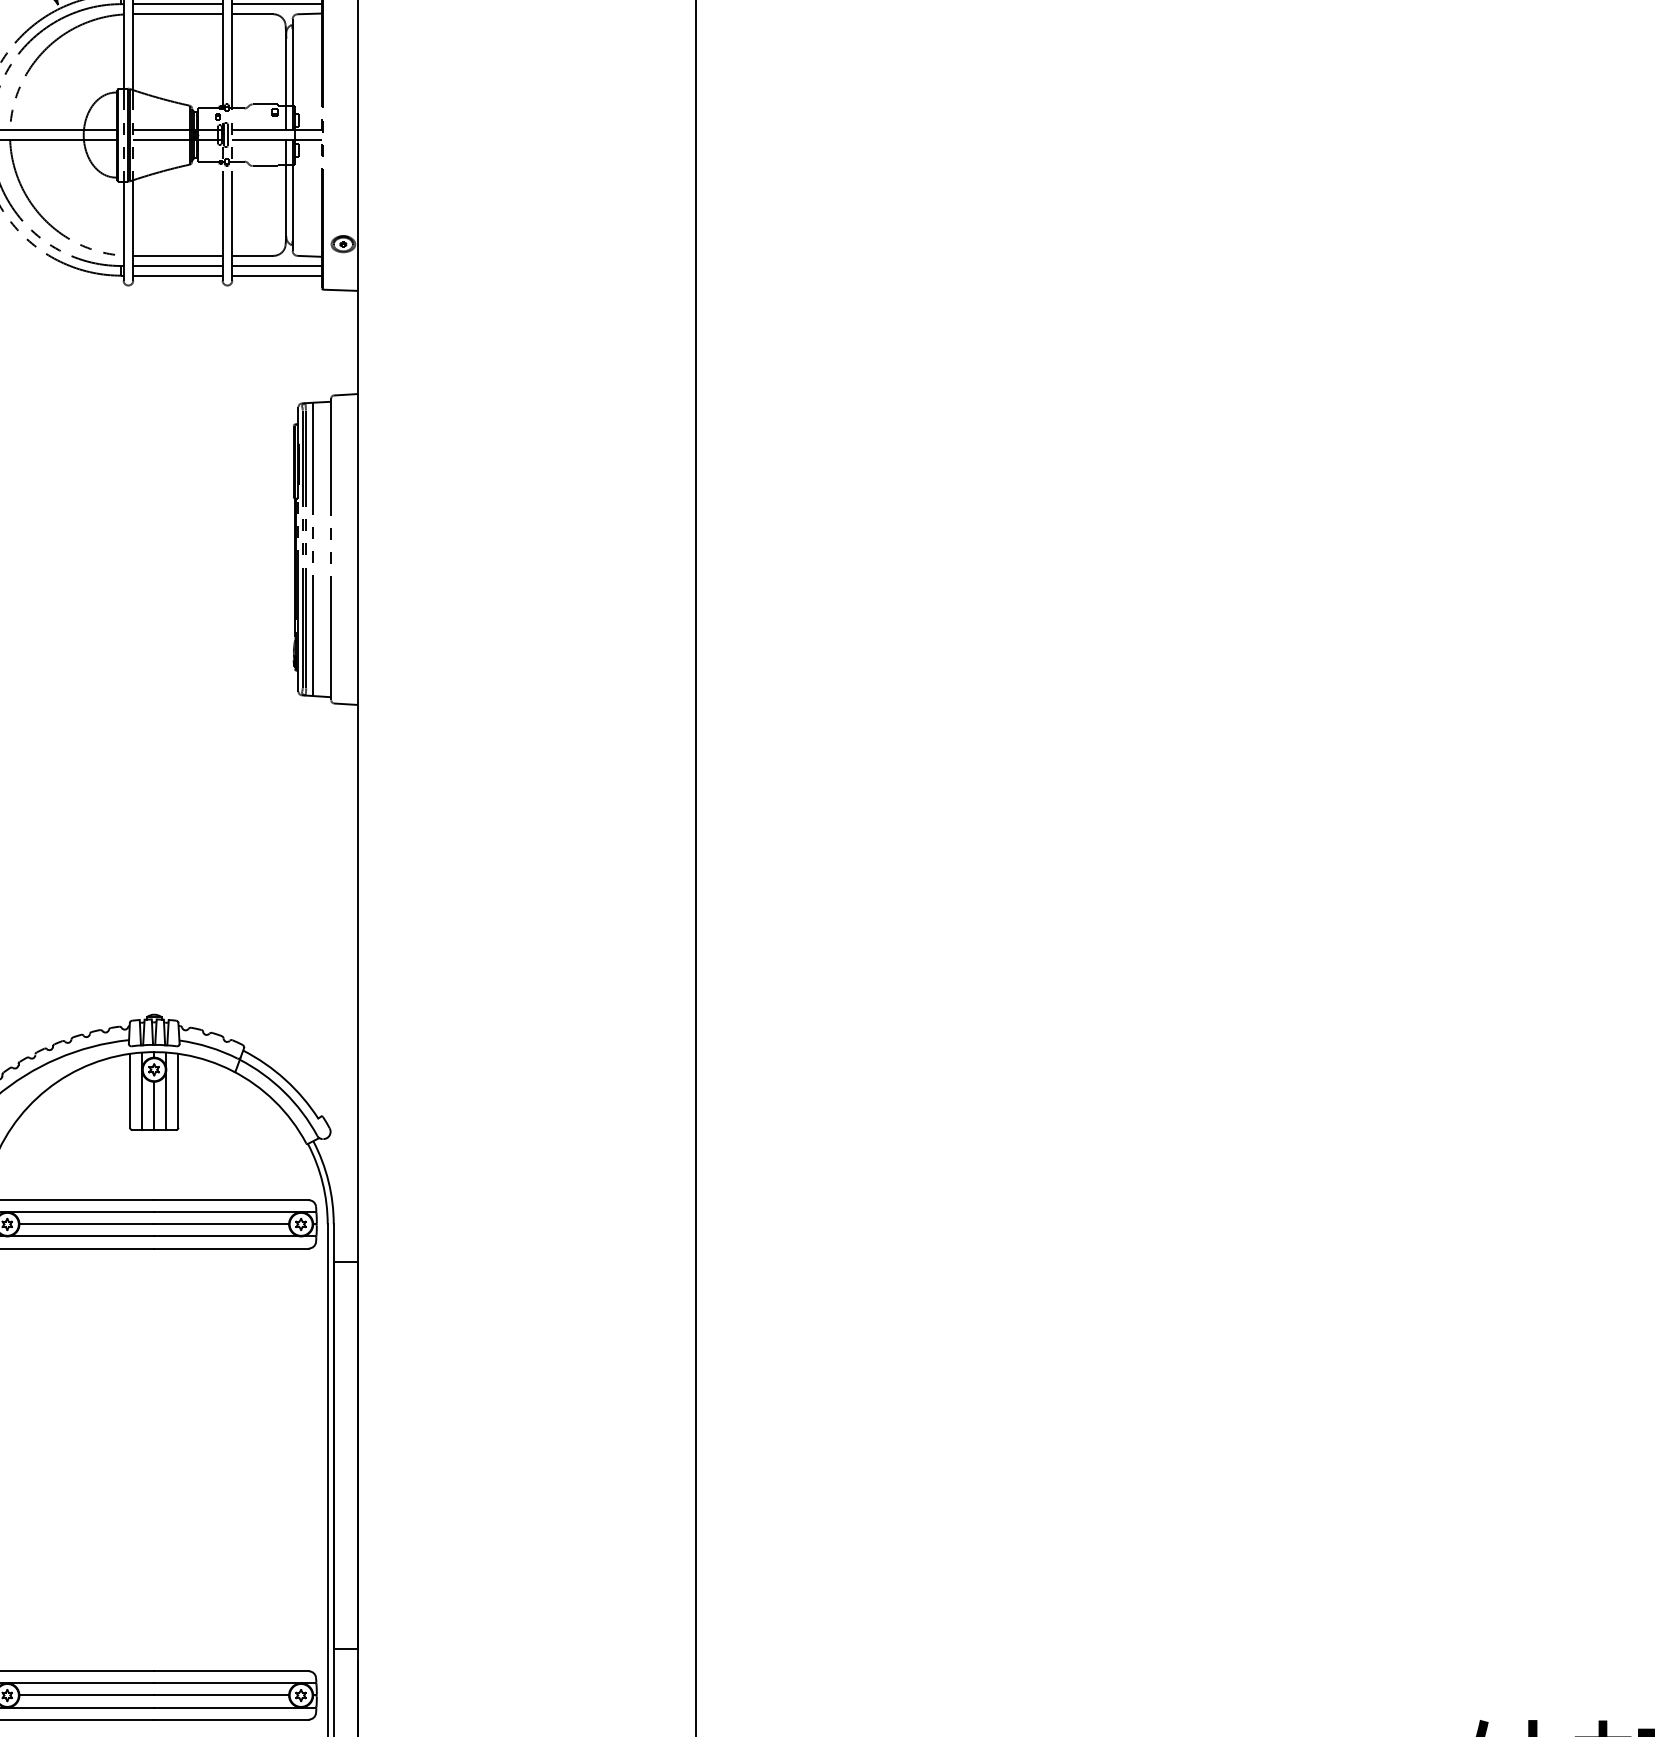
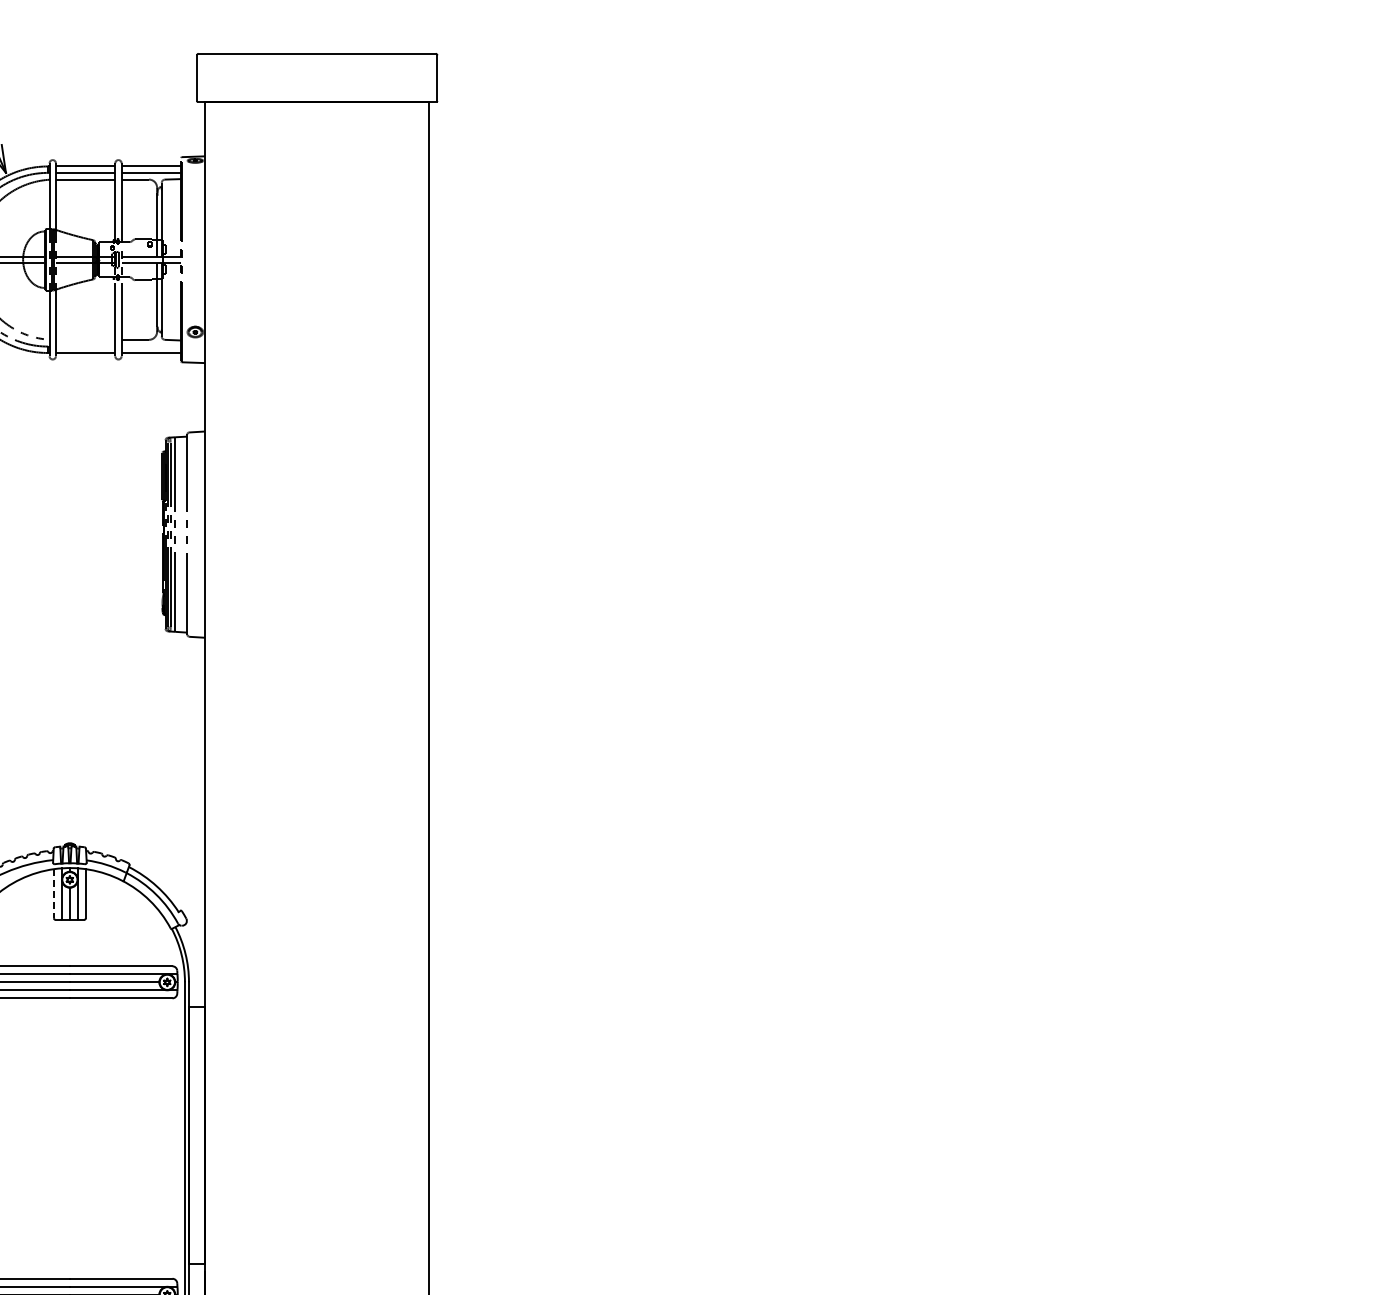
line: (177, 255) -> (85, 339), removed
line: (177, 265) -> (85, 346), removed
line: (275, 265) -> (150, 346), removed
line: (129, 1090) -> (53, 893), solid -> dashed

